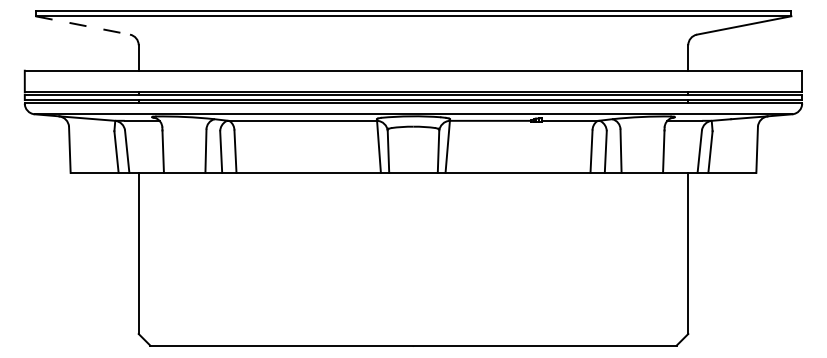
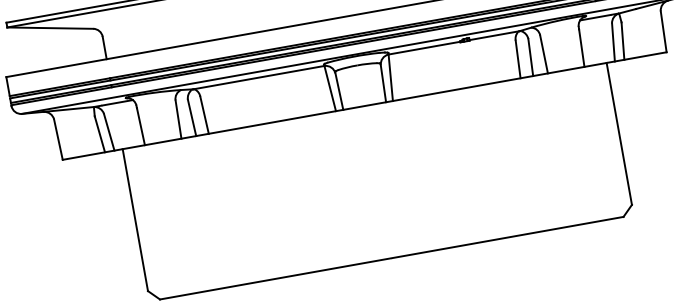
line: (83, 25) -> (50, 28), dashed -> solid

